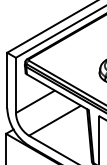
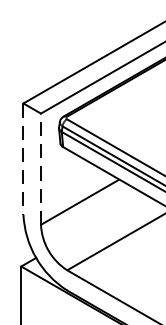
line: (7, 80) -> (24, 159), solid -> dashed
line: (15, 85) -> (40, 169), solid -> dashed

